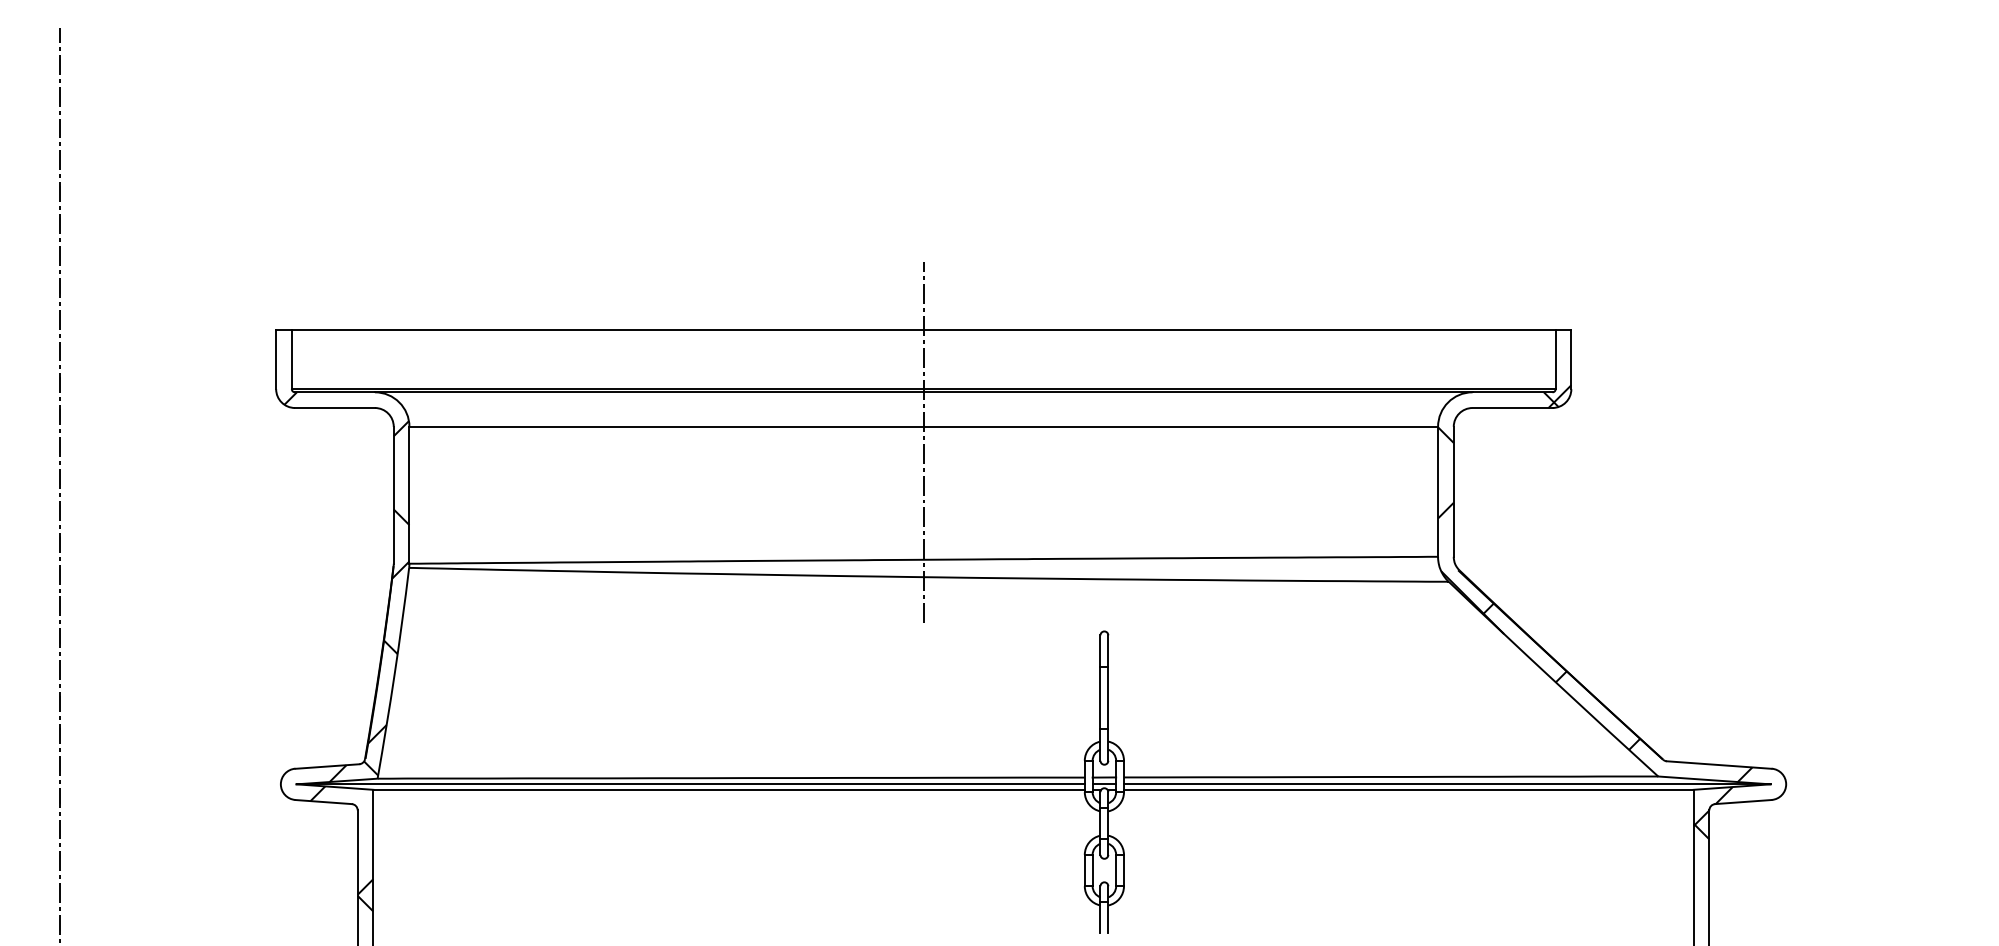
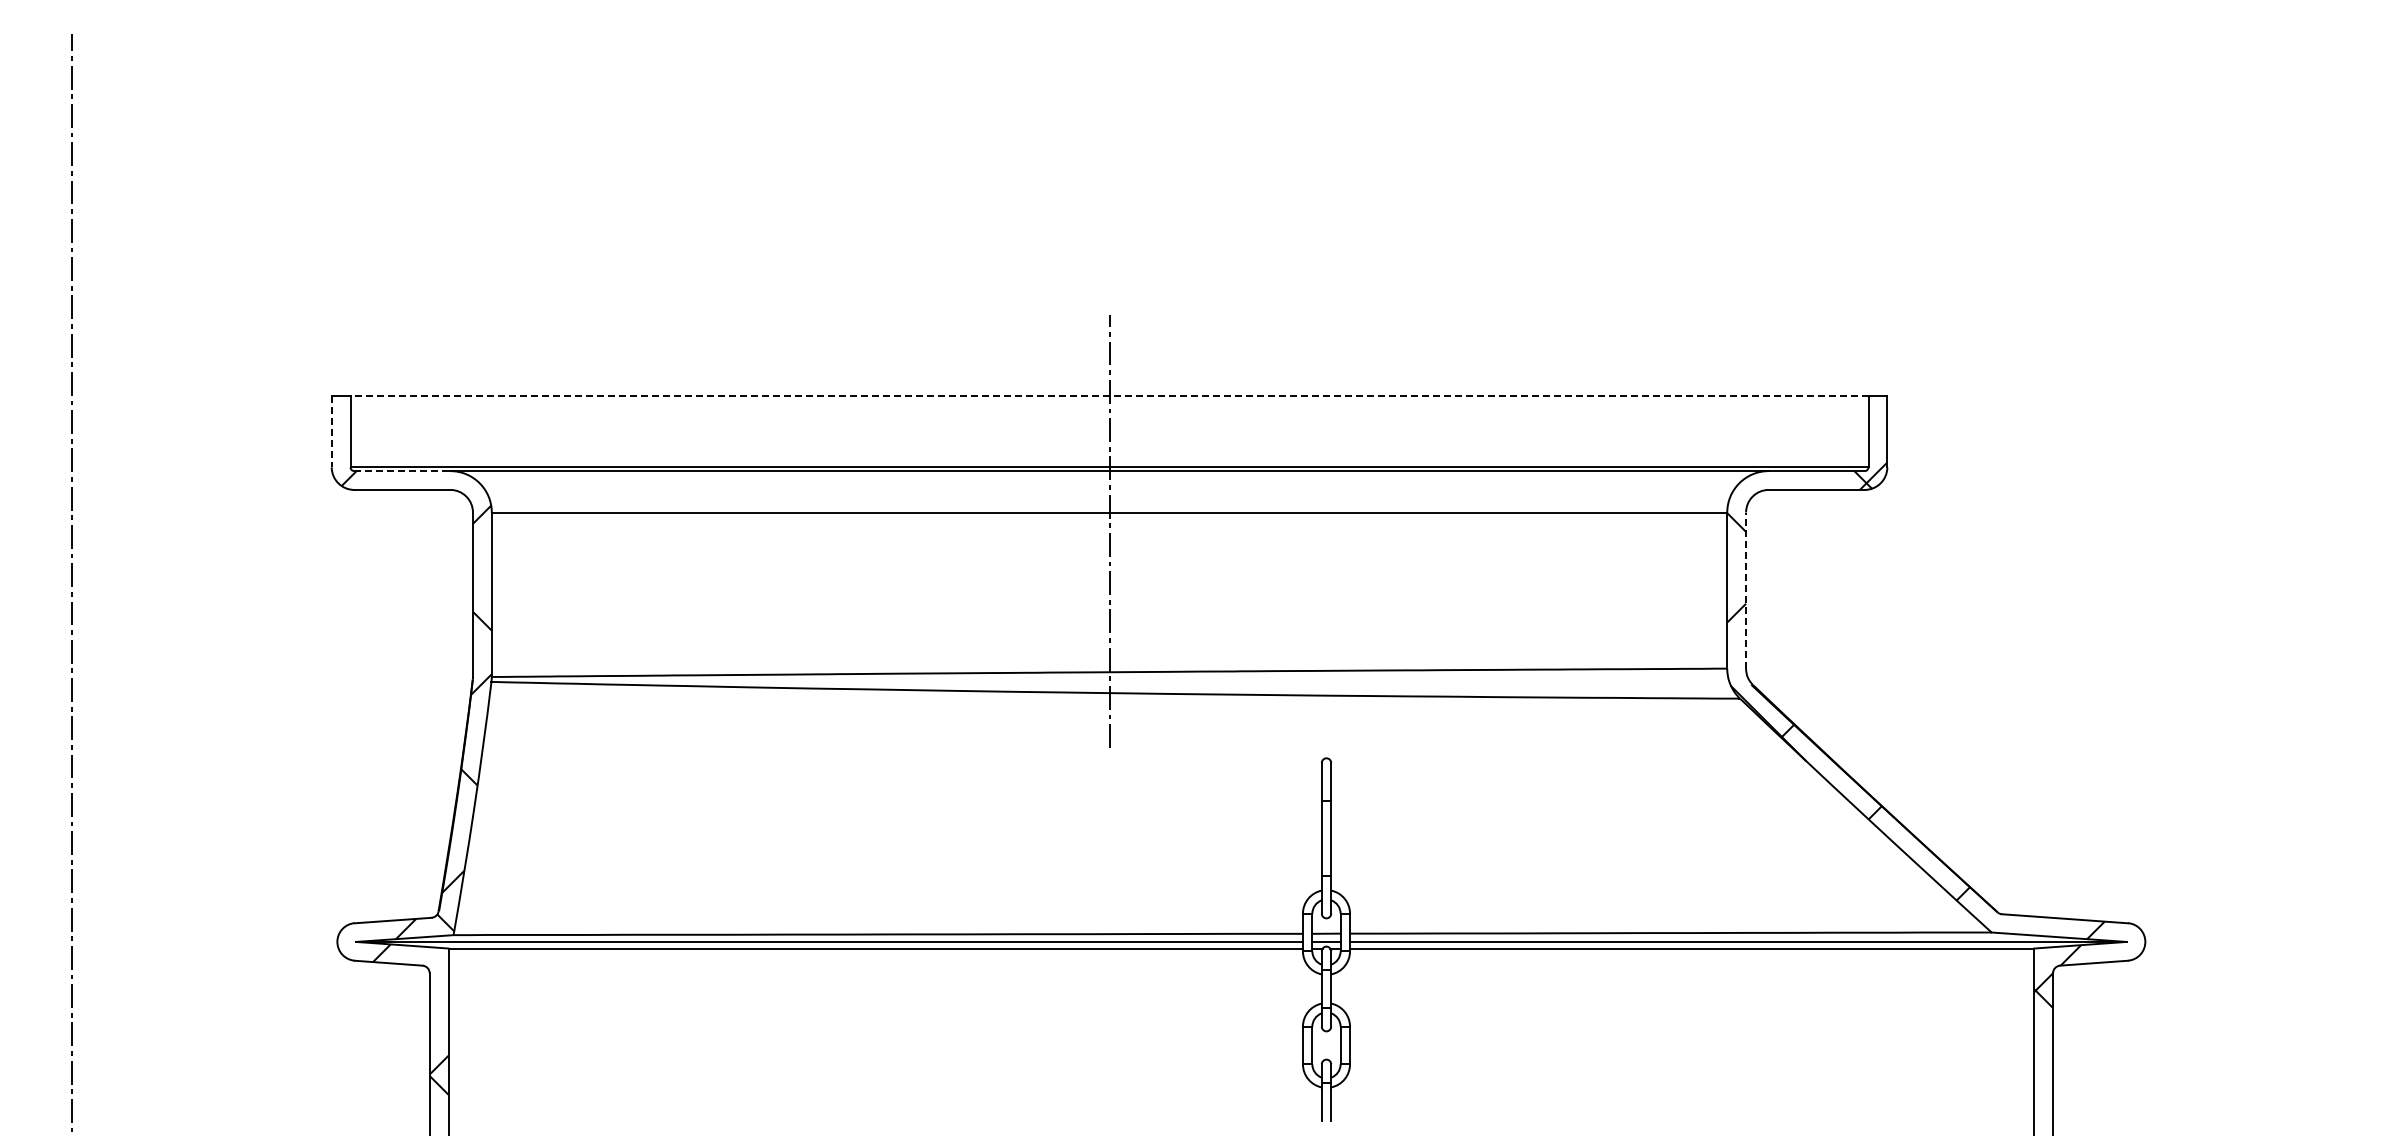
line: (923, 329) -> (1109, 395), solid -> dashed
line: (275, 359) -> (331, 431), solid -> dashed
line: (335, 392) -> (402, 471), solid -> dashed
line: (1454, 491) -> (1746, 590), solid -> dashed

